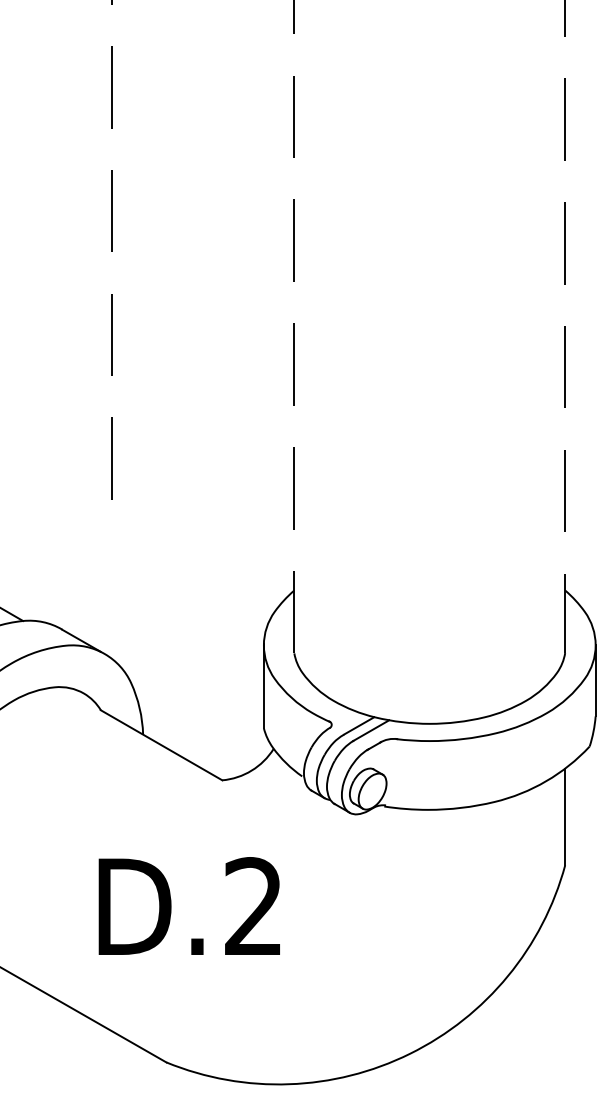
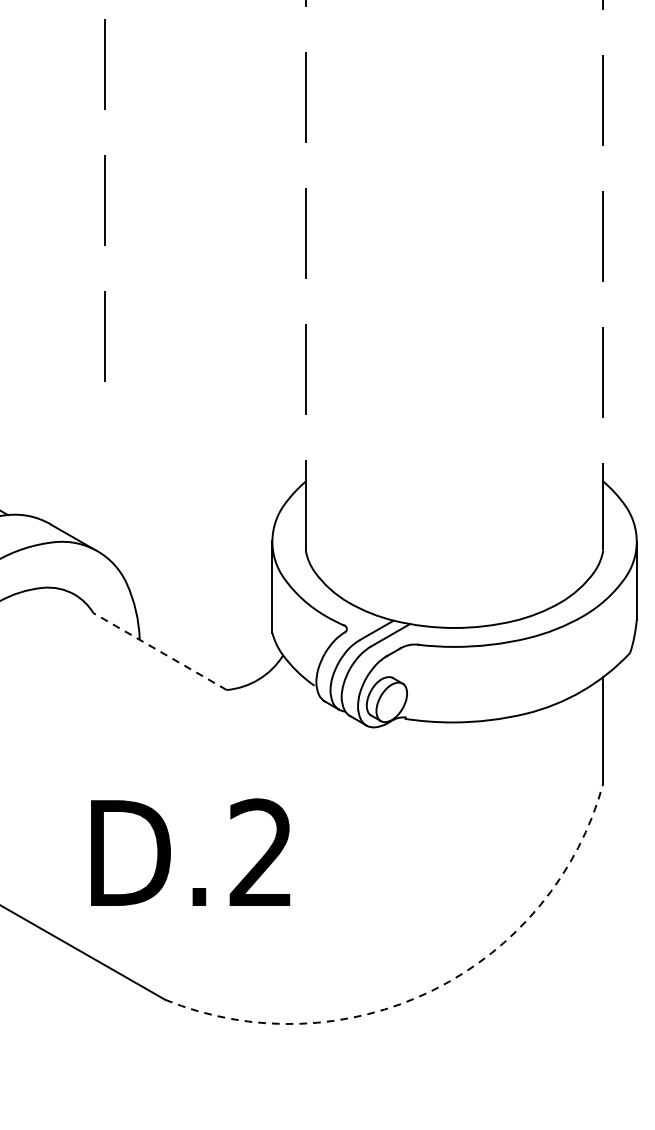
line: (161, 745) -> (159, 651), solid -> dashed
text: (188, 905) -> (189, 851), moved
arc: (410, 1053) -> (433, 990), solid -> dashed

